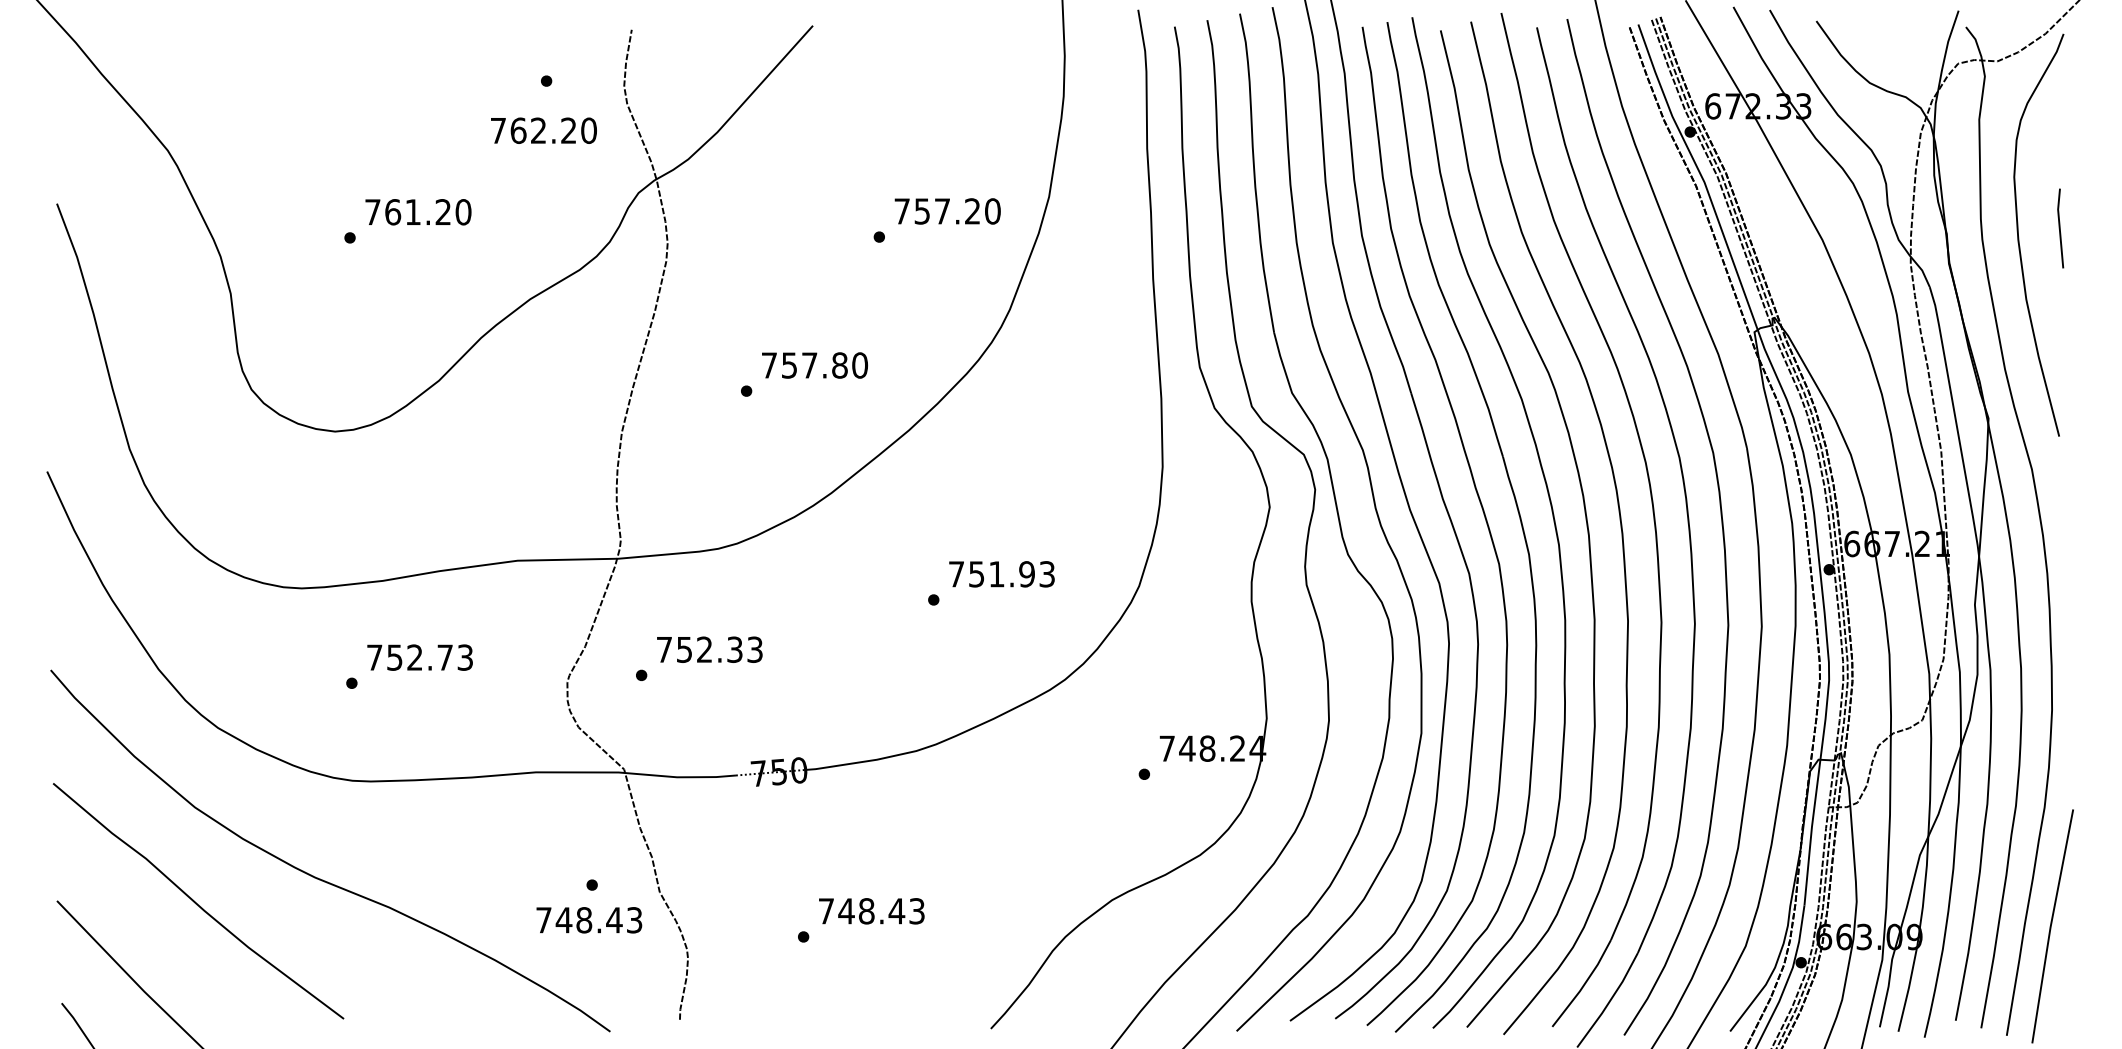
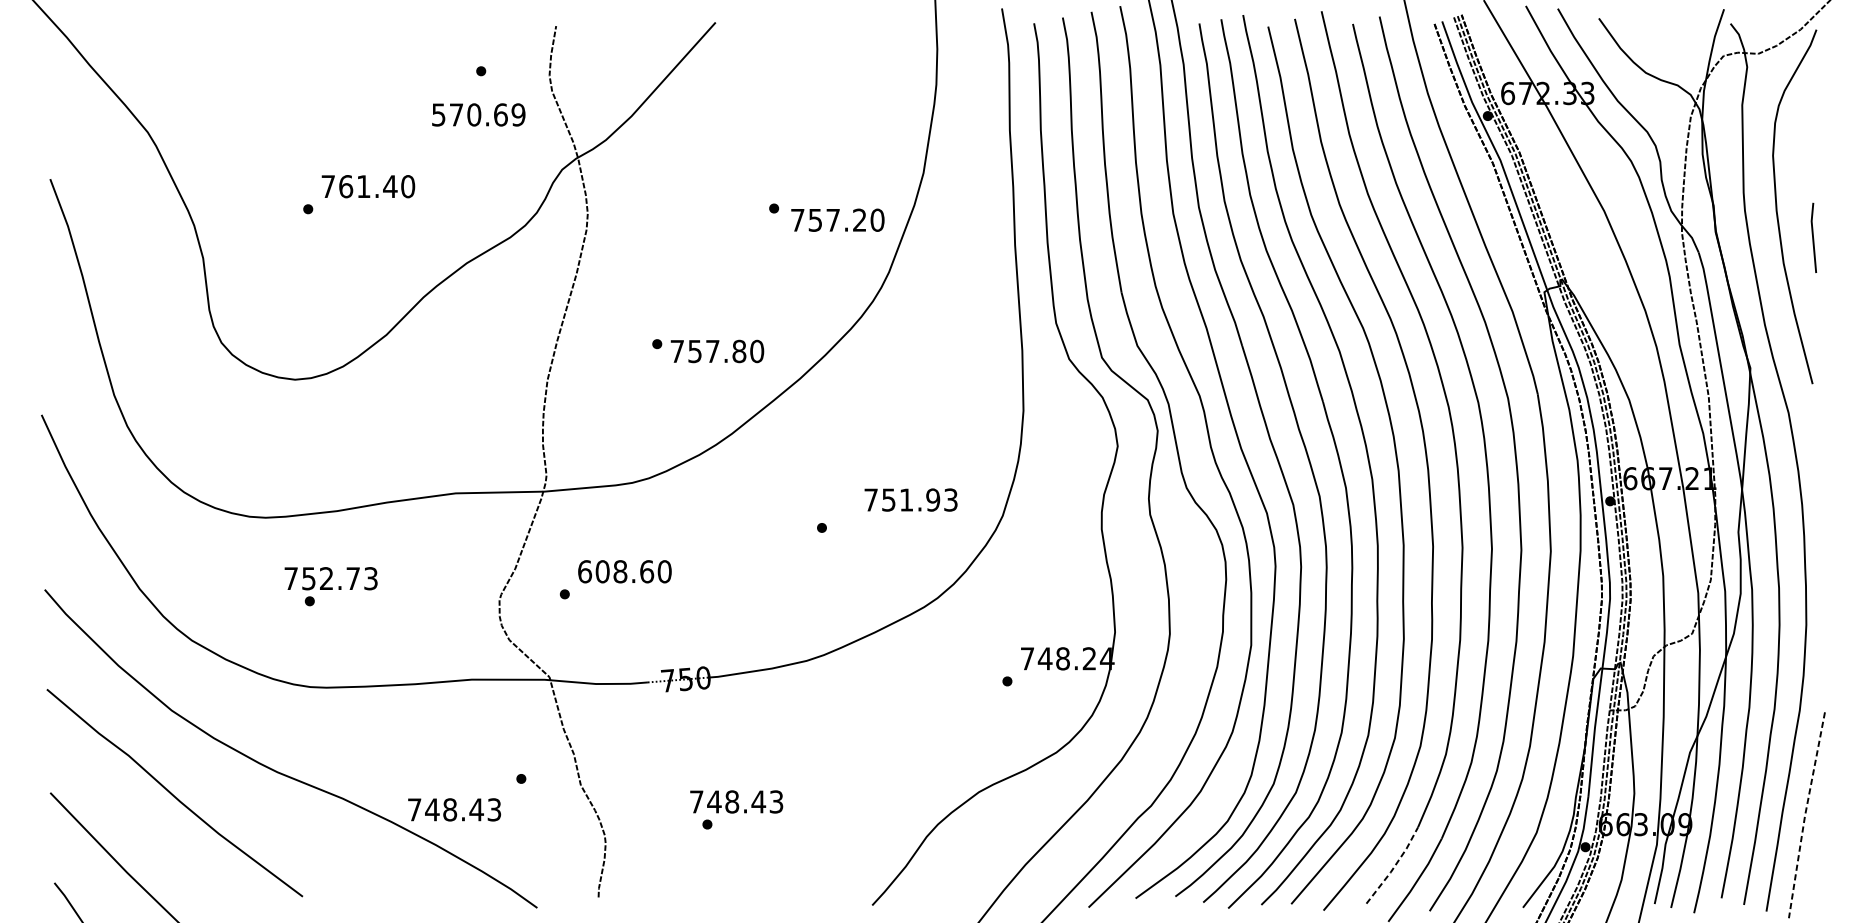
text: (543, 130) -> (478, 114), 762.20 -> 570.69
text: (443, 211) -> (390, 185), 761.20 -> 761.40
text: (947, 211) -> (837, 220), moved
line: (2060, 228) -> (1813, 237), moved
text: (814, 365) -> (717, 351), moved
text: (1001, 574) -> (910, 500), moved
text: (709, 649) -> (624, 571), 752.33 -> 608.60
text: (419, 657) -> (330, 578), moved
text: (871, 911) -> (736, 802), moved
text: (589, 920) -> (454, 810), moved
line: (2050, 926) -> (1804, 815), solid -> dashed
line: (1584, 984) -> (1394, 866), solid -> dashed

